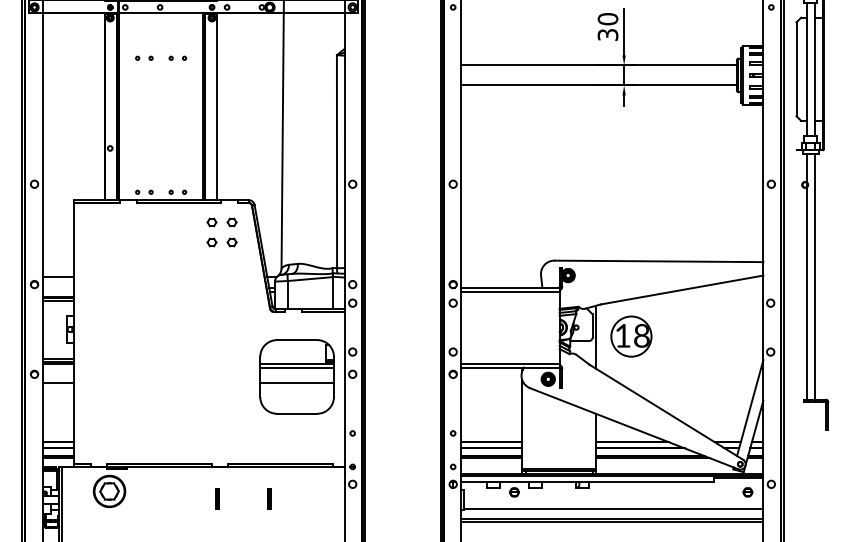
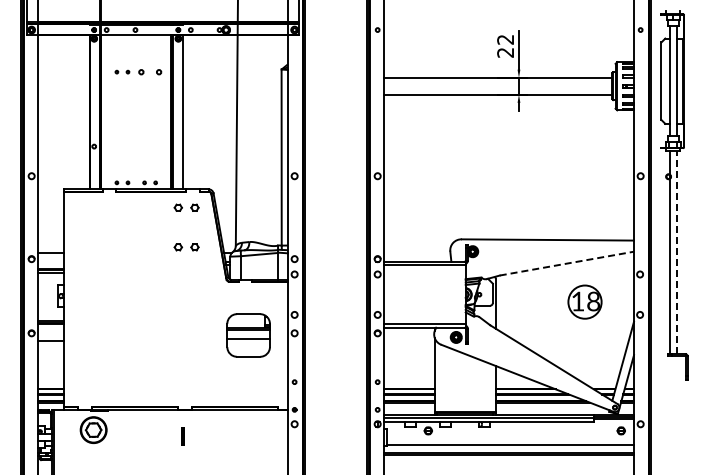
text: (607, 26) -> (505, 45), 30 -> 22
part: (177, 57) -> (149, 71), size x1.6
part: (221, 242) -> (186, 247), moved
line: (814, 276) -> (676, 252), solid -> dashed
line: (682, 289) -> (567, 263), solid -> dashed
part: (630, 335) -> (584, 301), moved
part: (296, 376) -> (248, 335), size x0.7
part: (269, 499) -> (225, 436), removed

